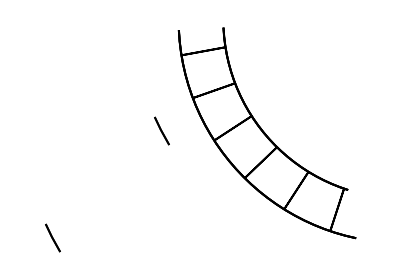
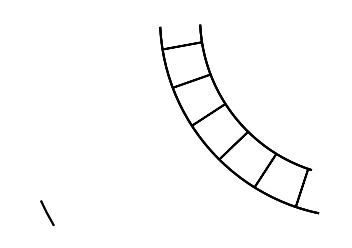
line: (161, 130) -> (144, 116), removed

